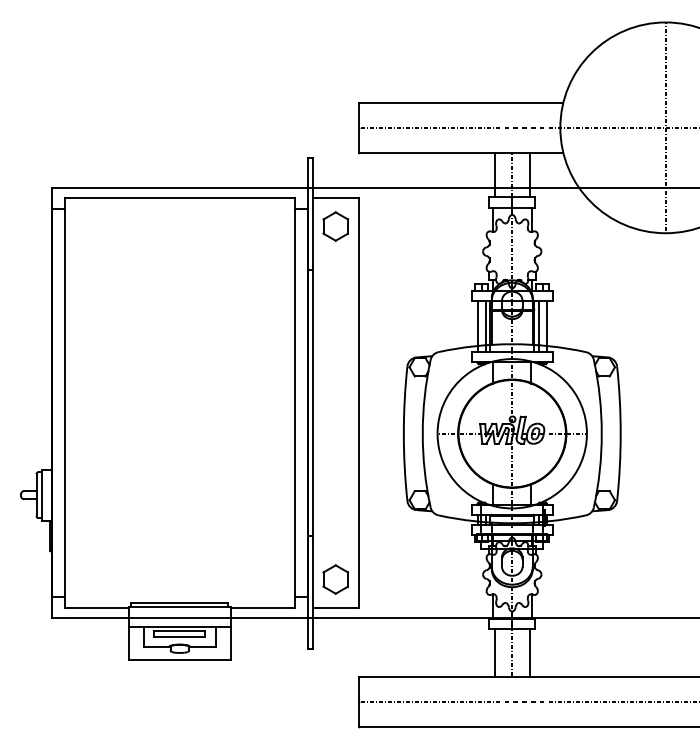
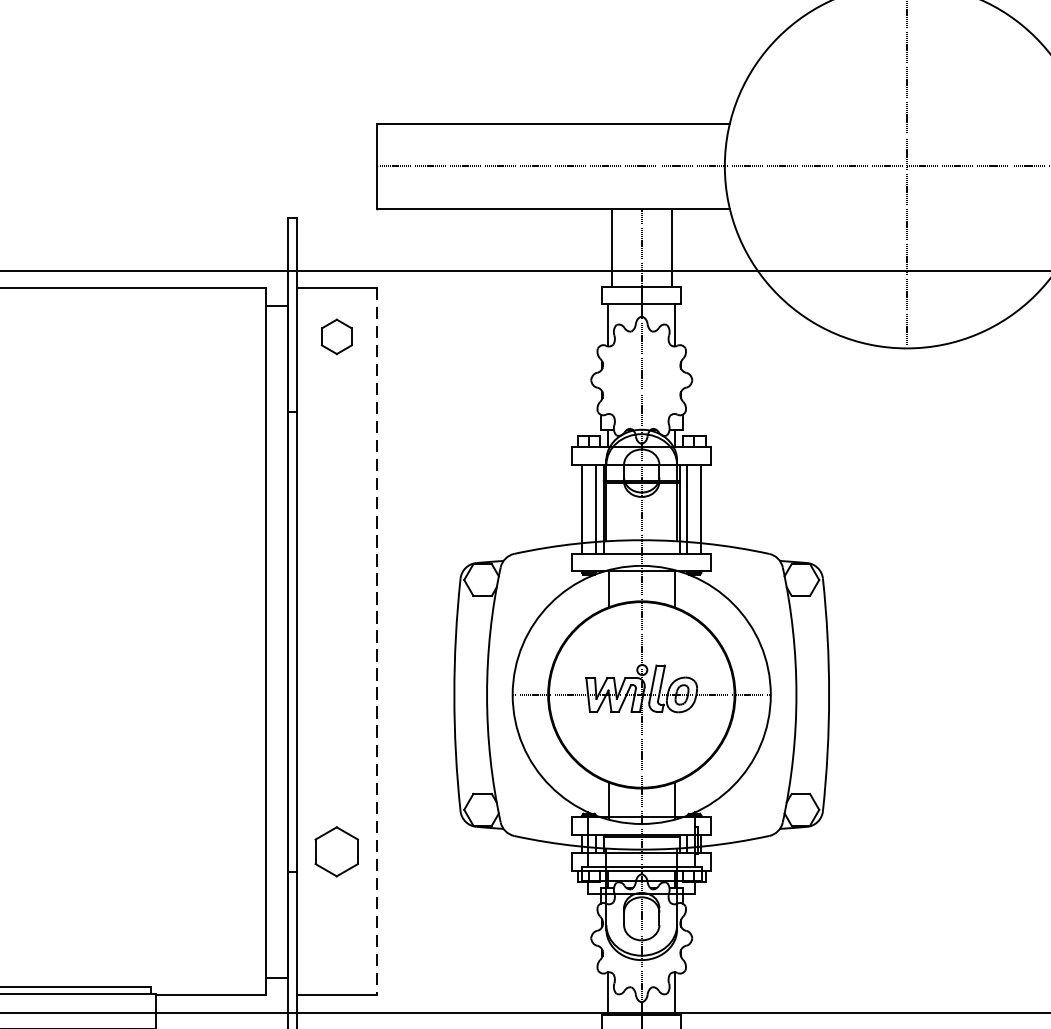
part: (335, 226) -> (336, 336), size x0.7
line: (358, 403) -> (376, 642), solid -> dashed
part: (335, 579) -> (336, 851), moved

